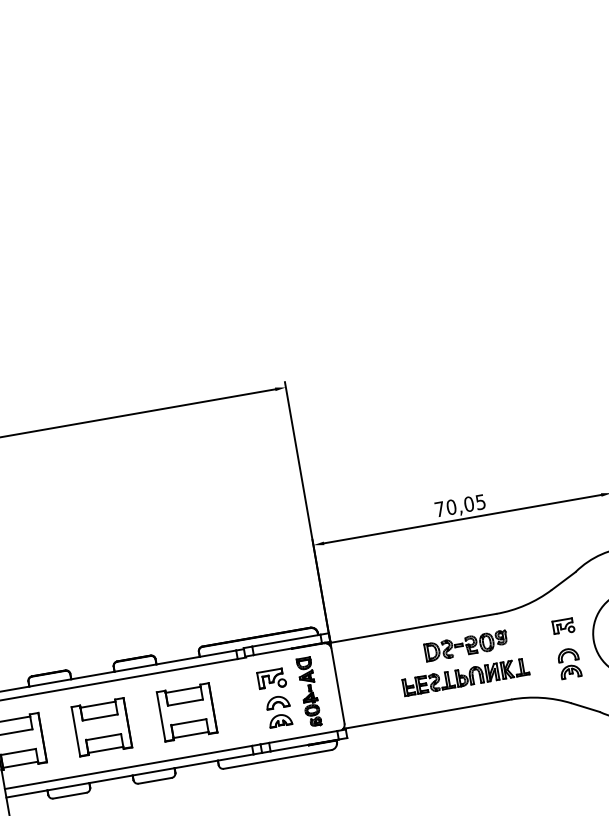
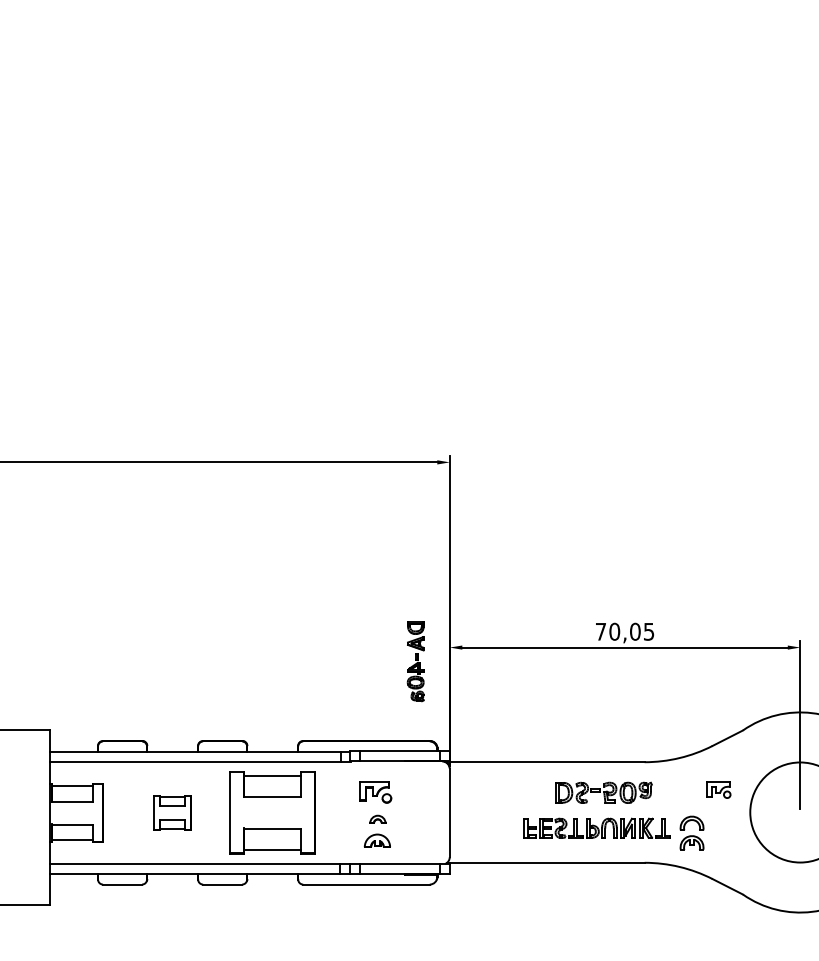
part: (568, 662) -> (691, 832), moved
part: (309, 692) -> (415, 661), moved
part: (277, 702) -> (377, 819), size x0.6
part: (186, 712) -> (272, 812), size x1.4
part: (101, 726) -> (172, 812), size x0.6

